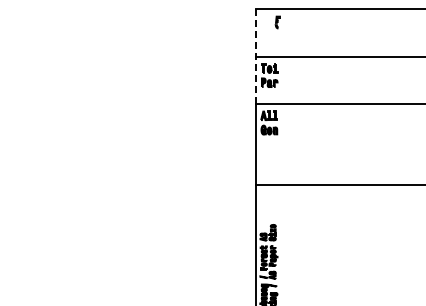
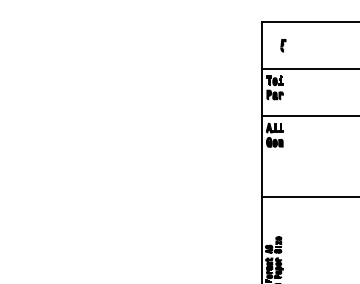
part: (277, 22) -> (282, 45), moved
line: (256, 56) -> (261, 68), dashed -> solid

